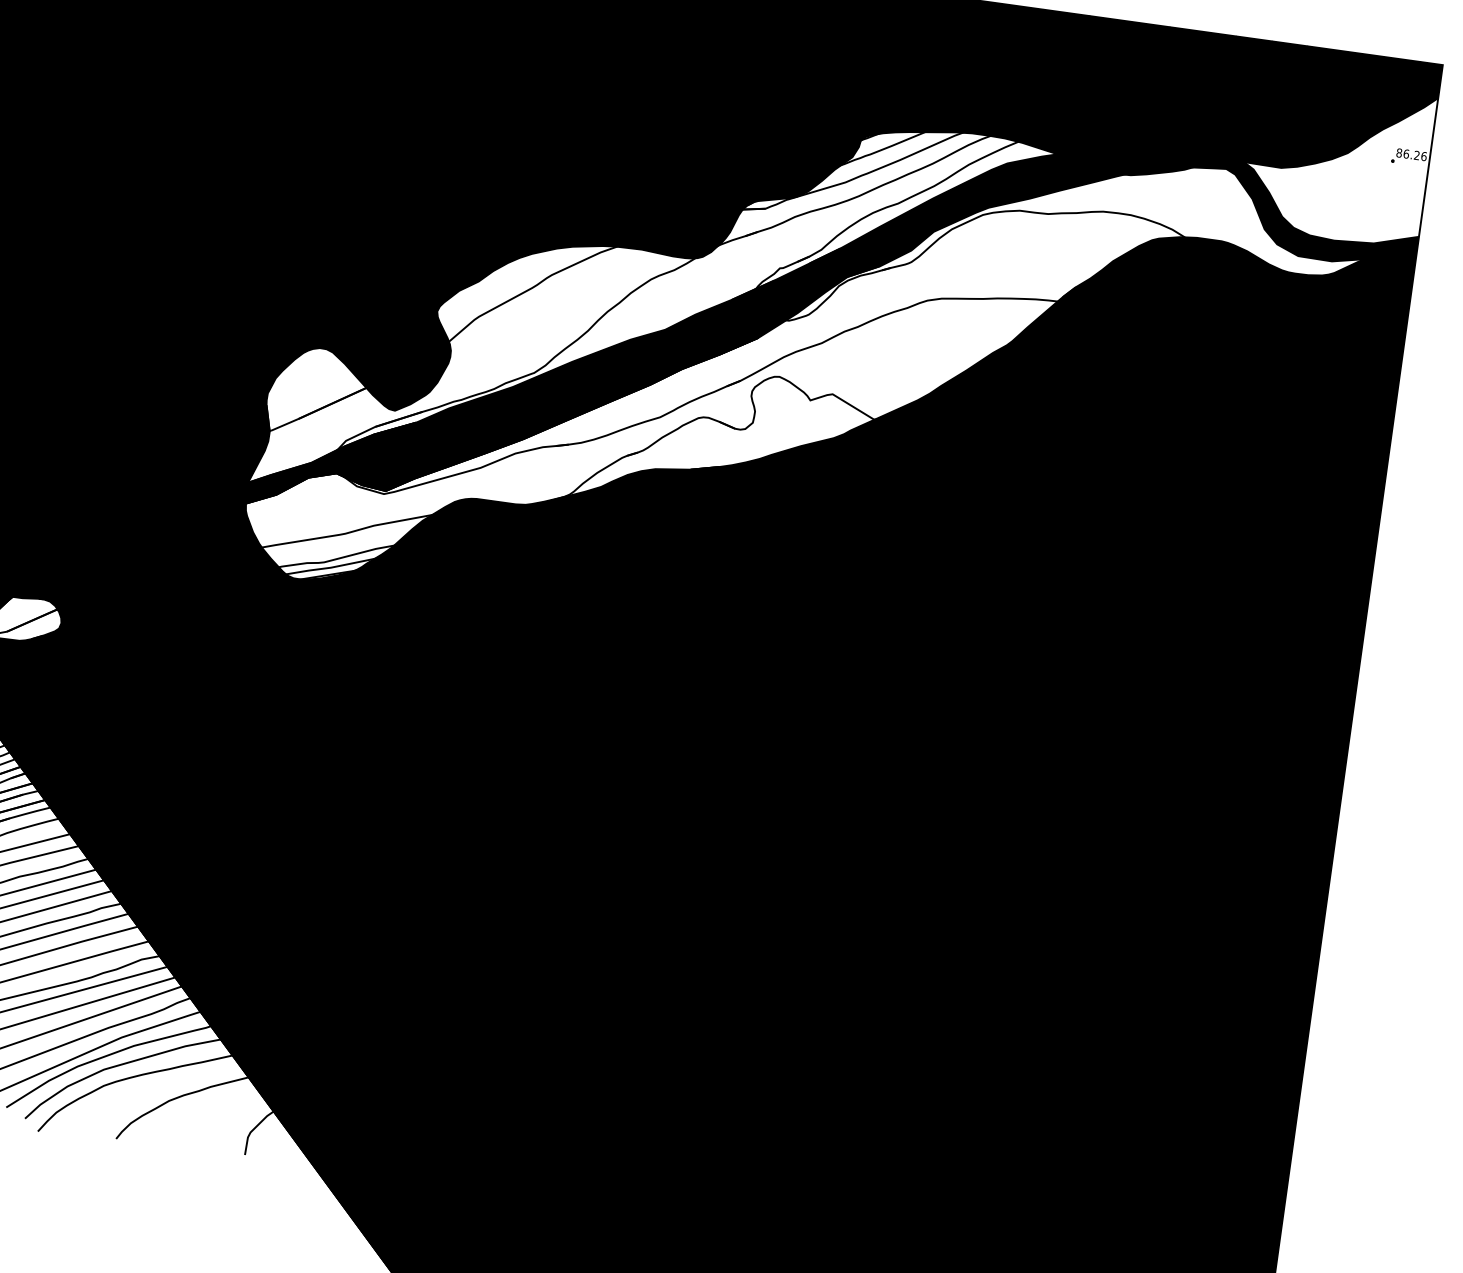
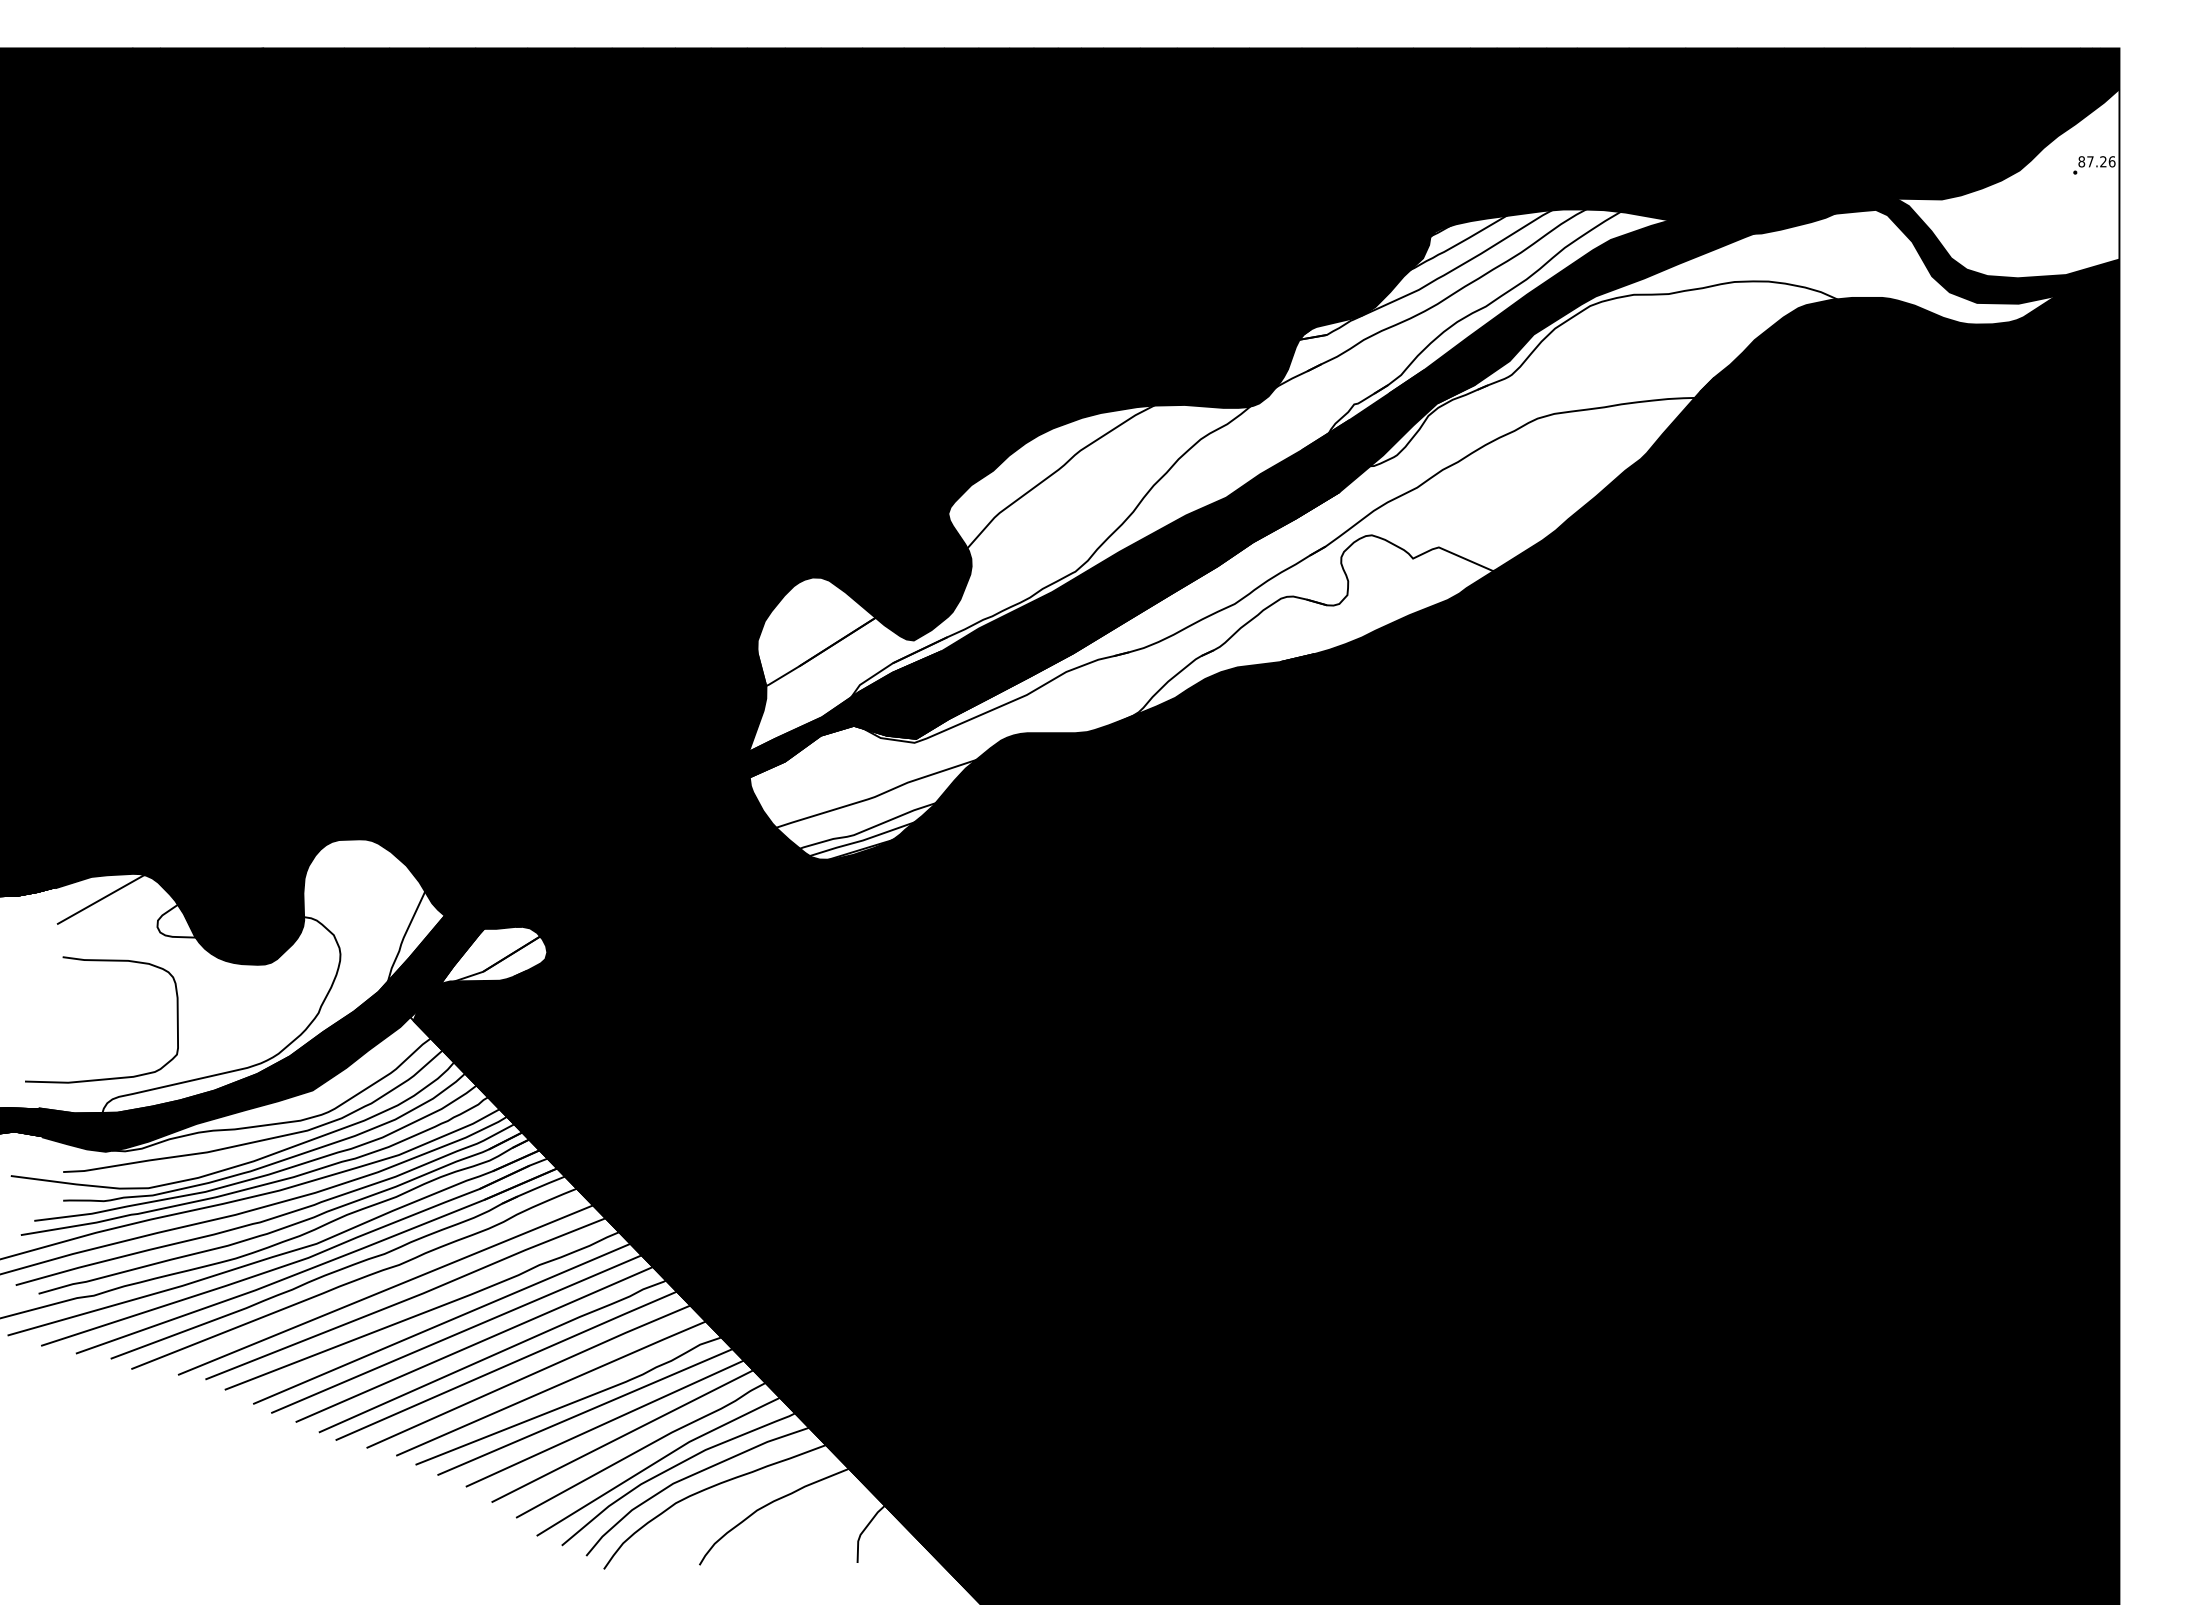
text: (1406, 153) -> (2090, 161), 86.26 -> 87.26

